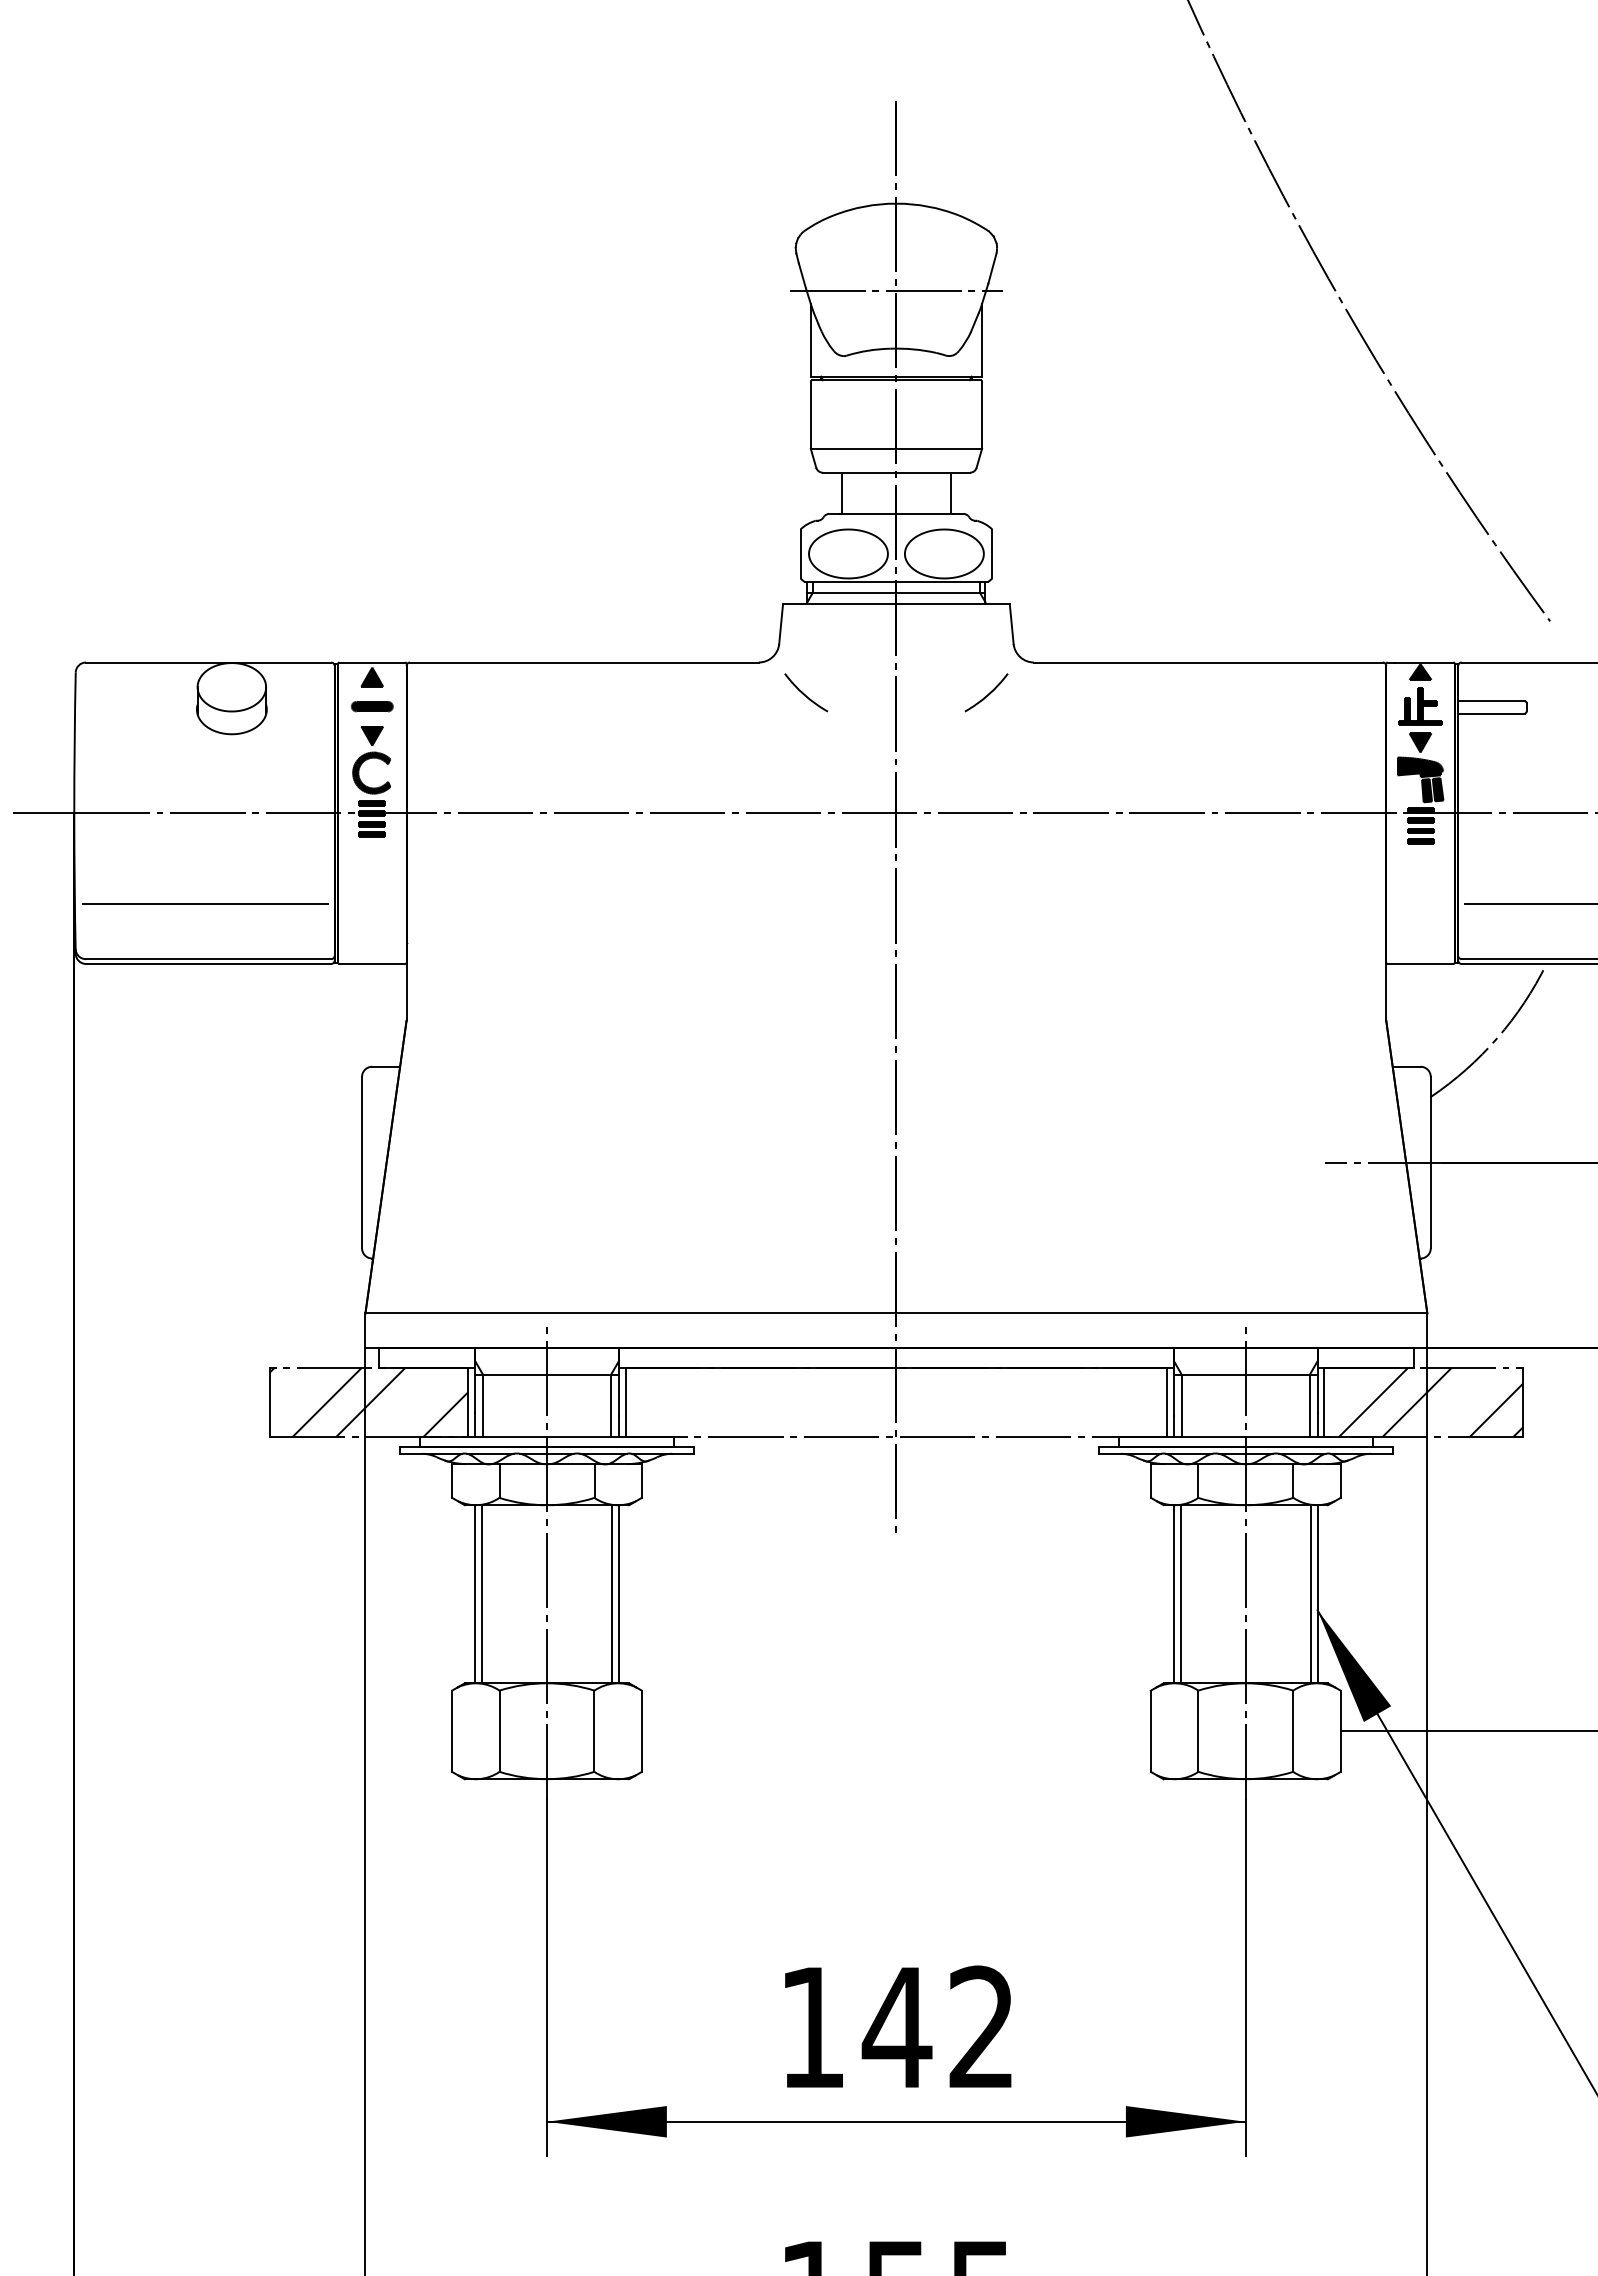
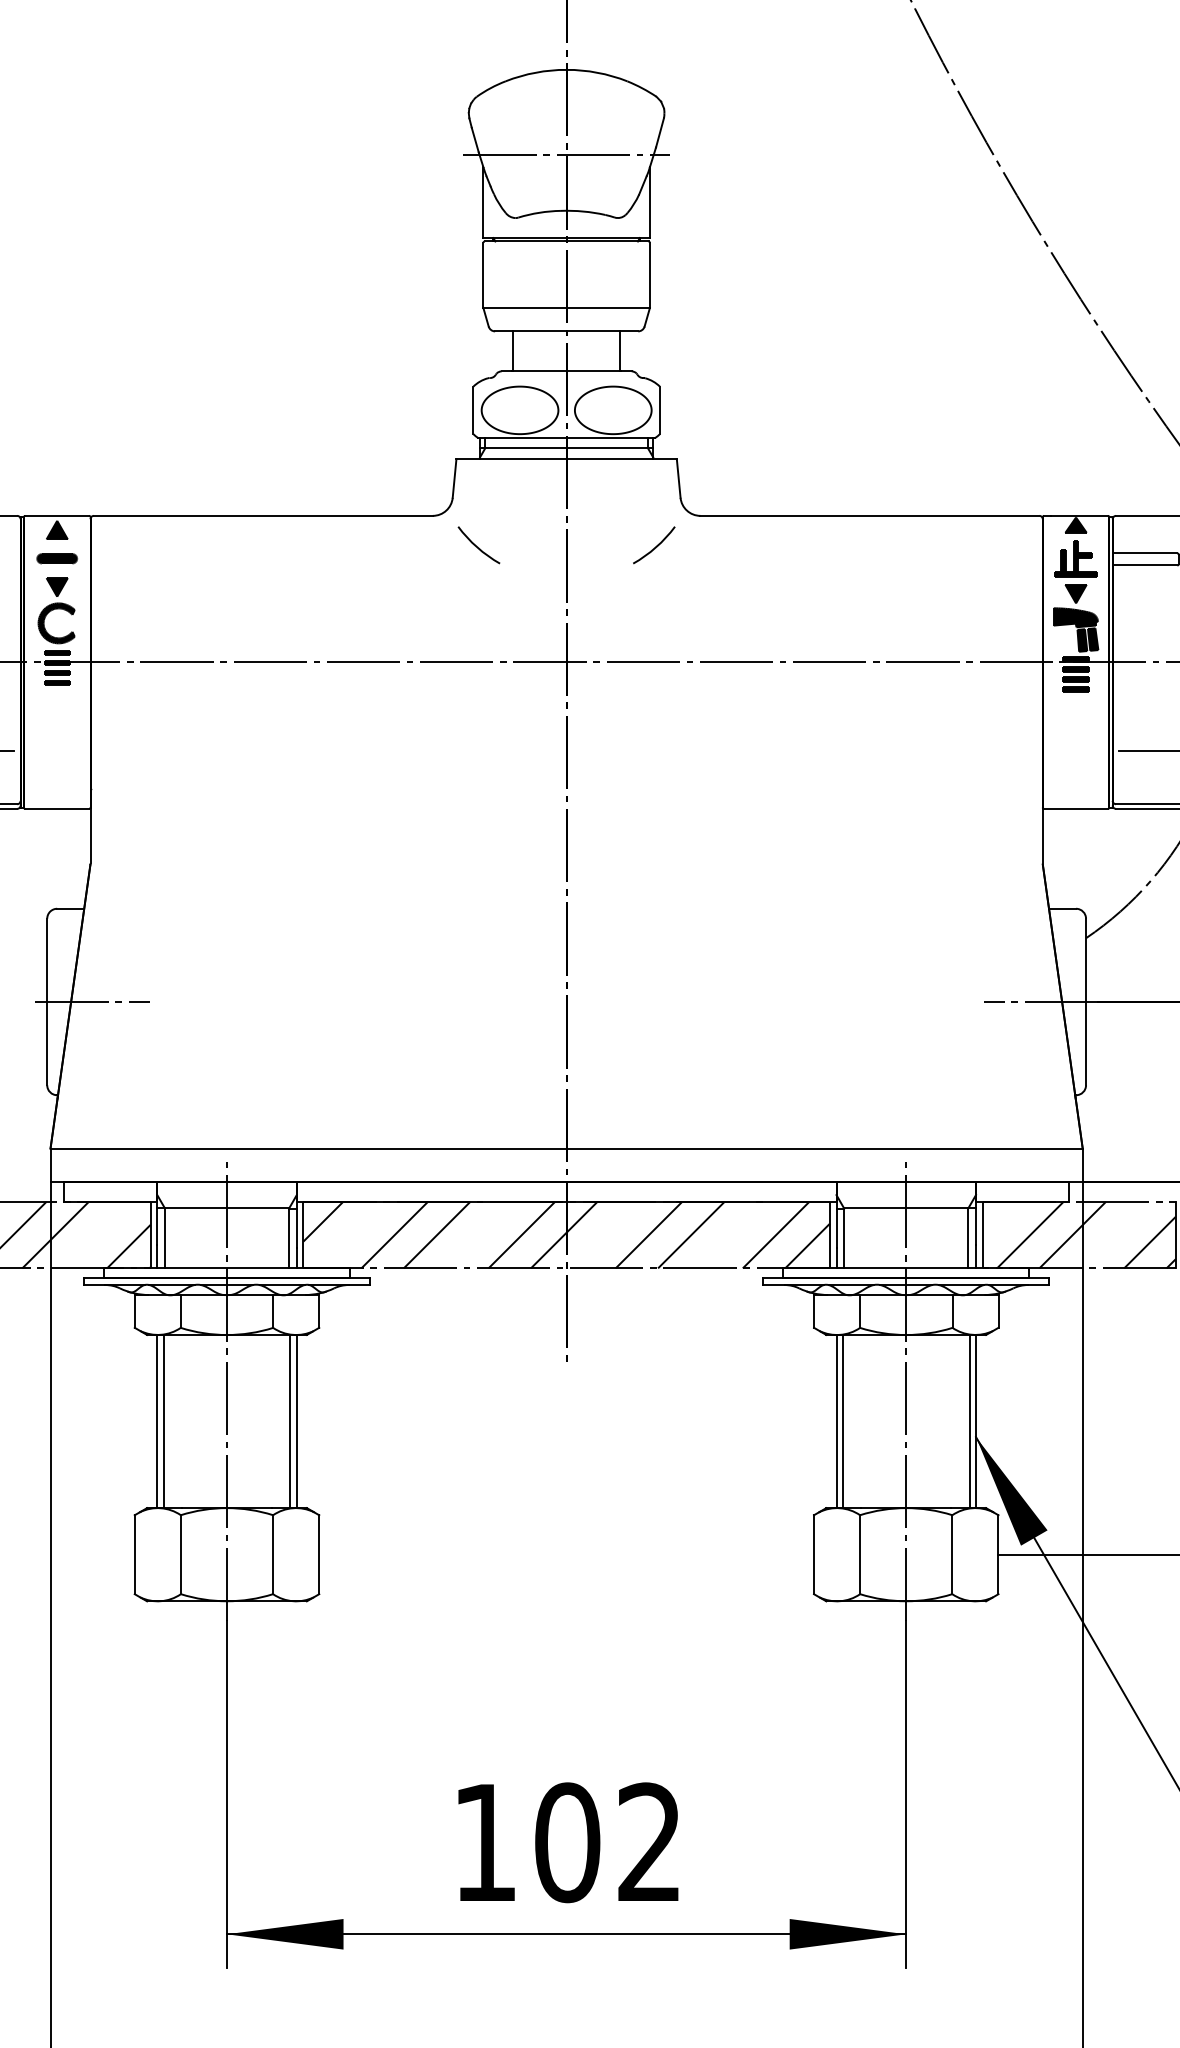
line: (408, 1162) -> (92, 1001), added
hatch: (896, 1402) -> (566, 1235), added
text: (896, 2027) -> (566, 1842), 142 -> 102

